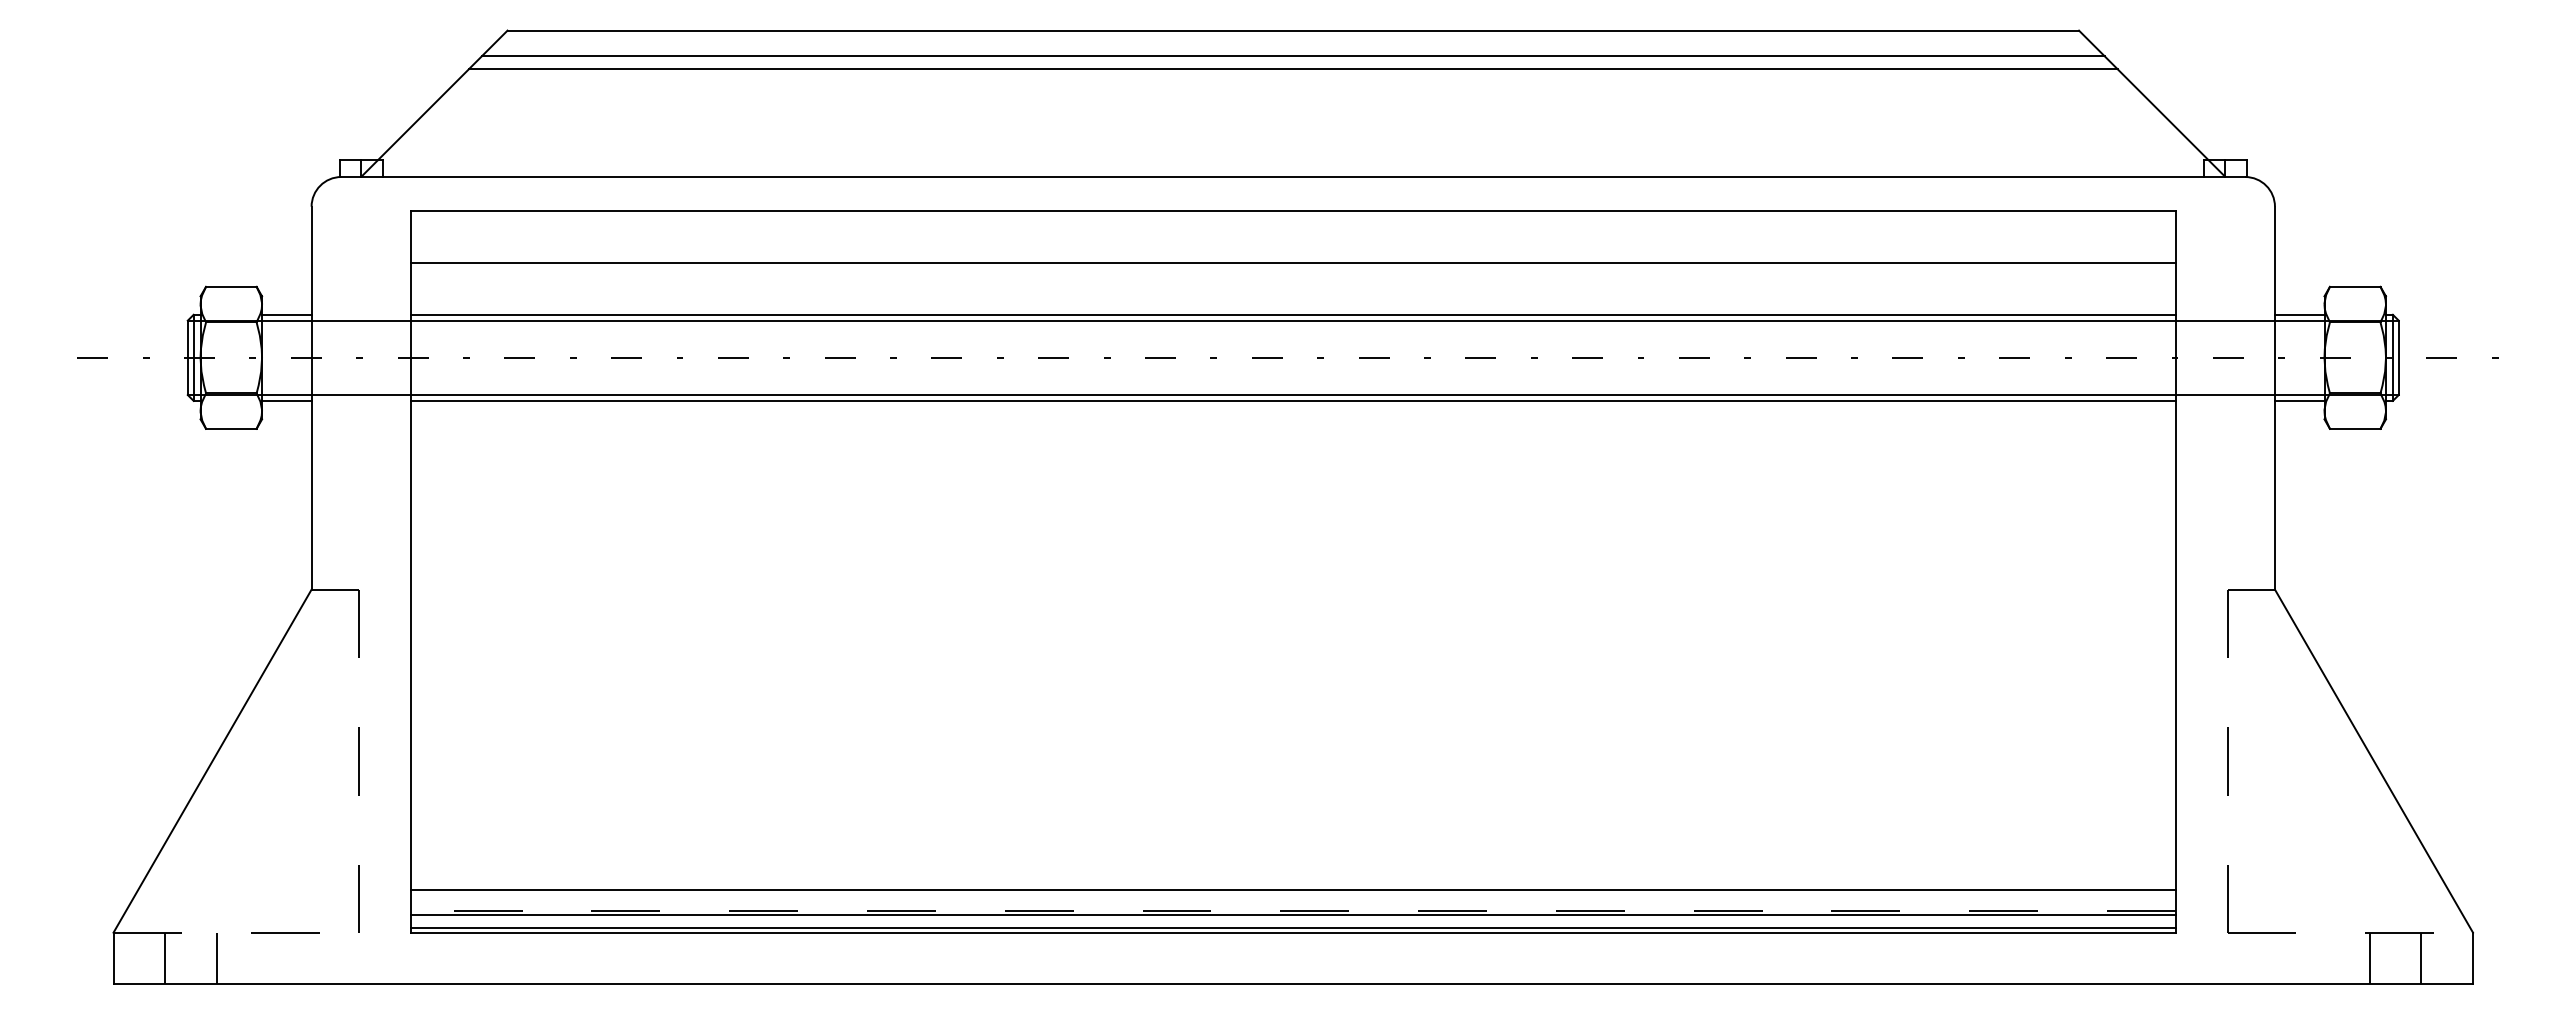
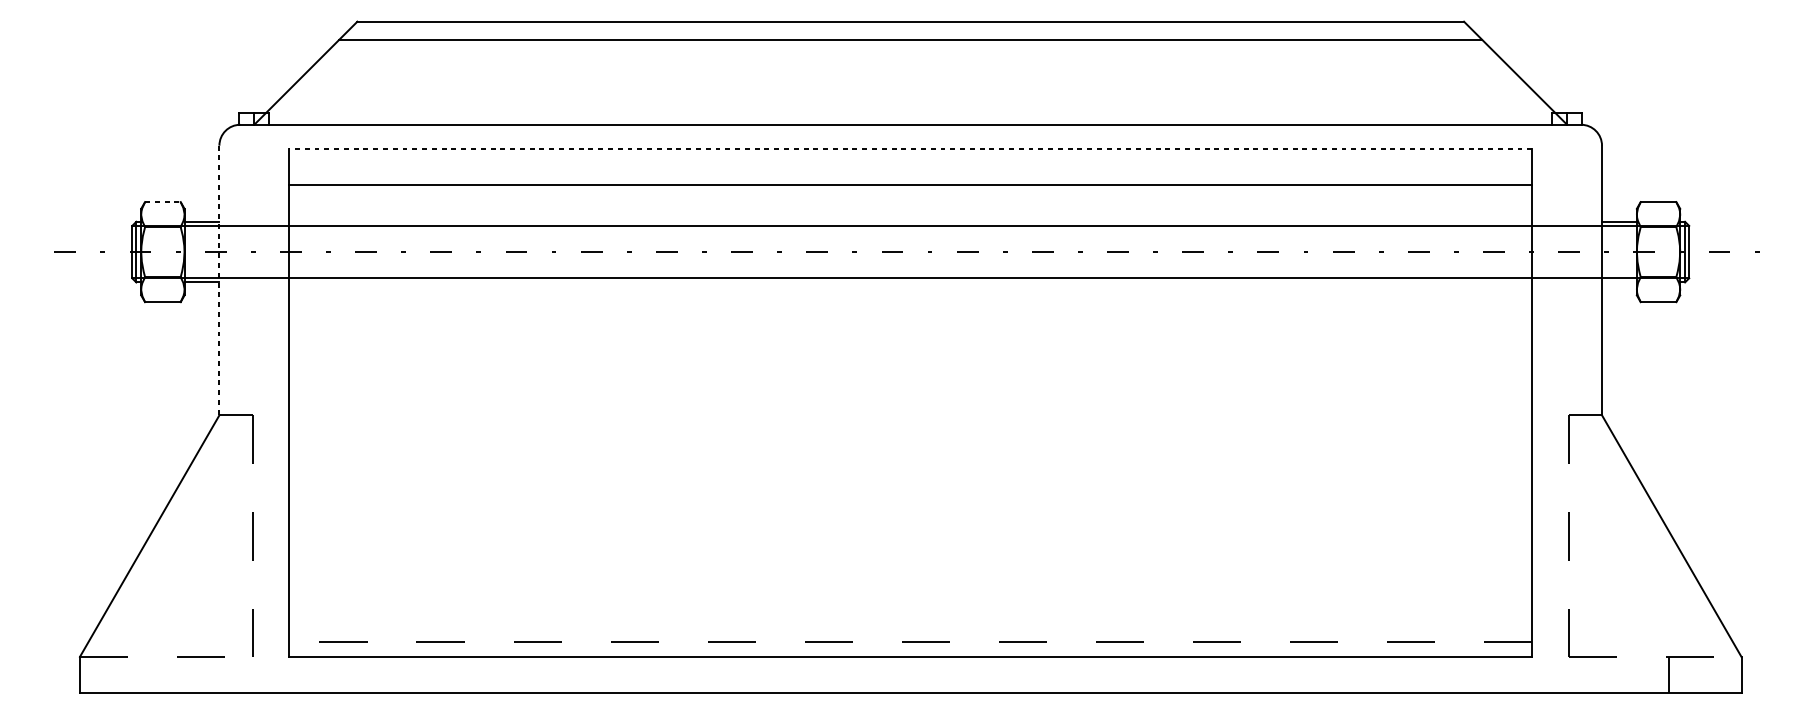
line: (1292, 69) -> (910, 49), removed
line: (1293, 211) -> (910, 149), solid -> dashed
line: (231, 286) -> (163, 201), solid -> dashed
line: (1292, 314) -> (910, 221), removed
line: (311, 398) -> (219, 280), solid -> dashed
line: (1292, 400) -> (910, 282), removed
line: (2299, 400) -> (1619, 282), removed
line: (1292, 889) -> (910, 626), removed
line: (1292, 915) -> (910, 644), removed
line: (1292, 927) -> (910, 653), removed
line: (165, 958) -> (116, 675), removed
line: (216, 958) -> (152, 675), removed
line: (2421, 958) -> (1705, 675), removed

